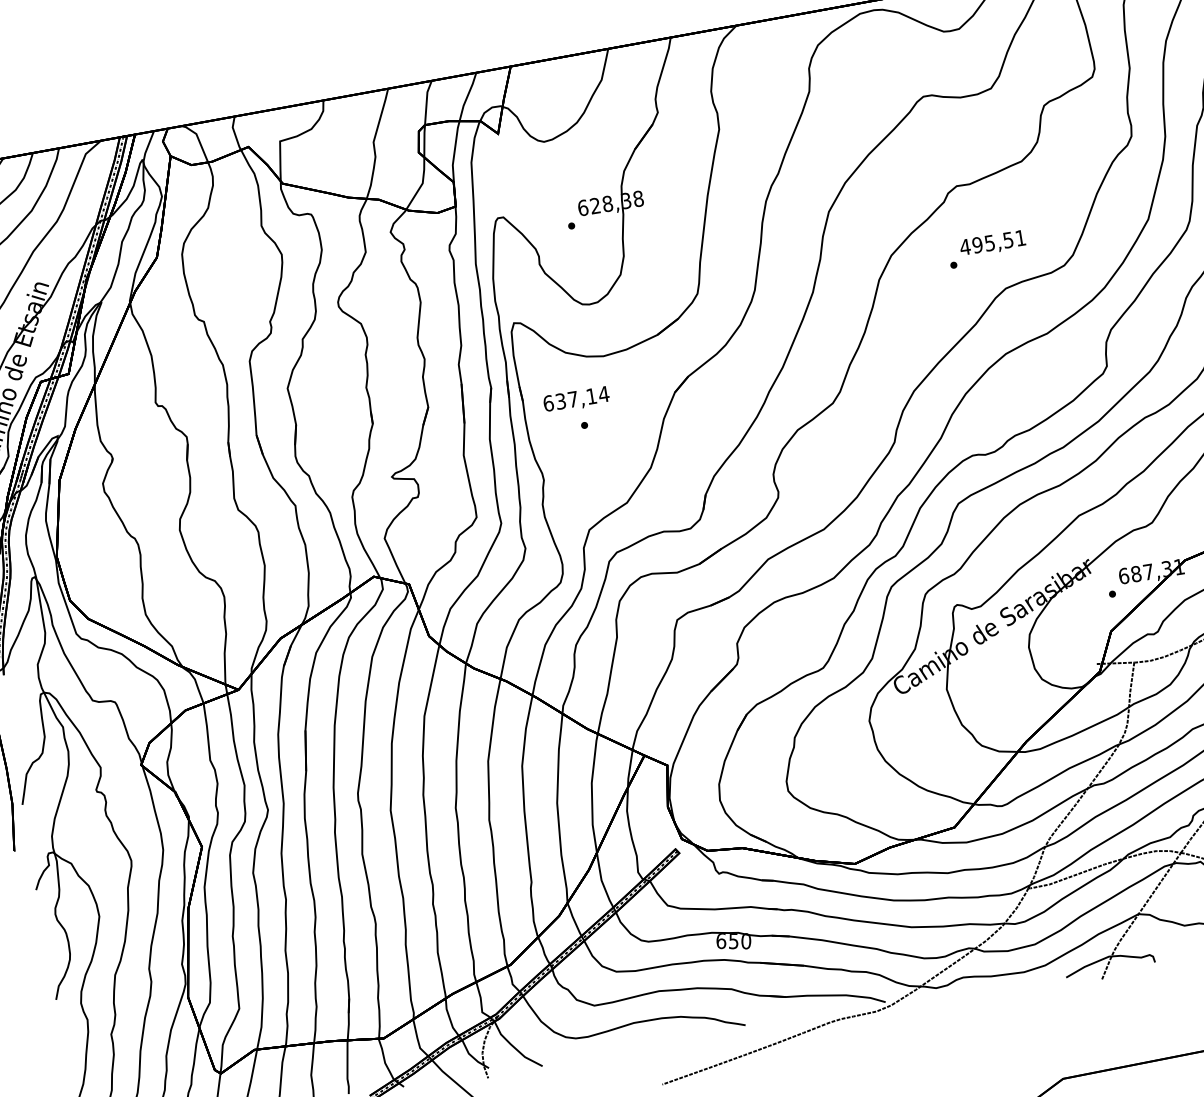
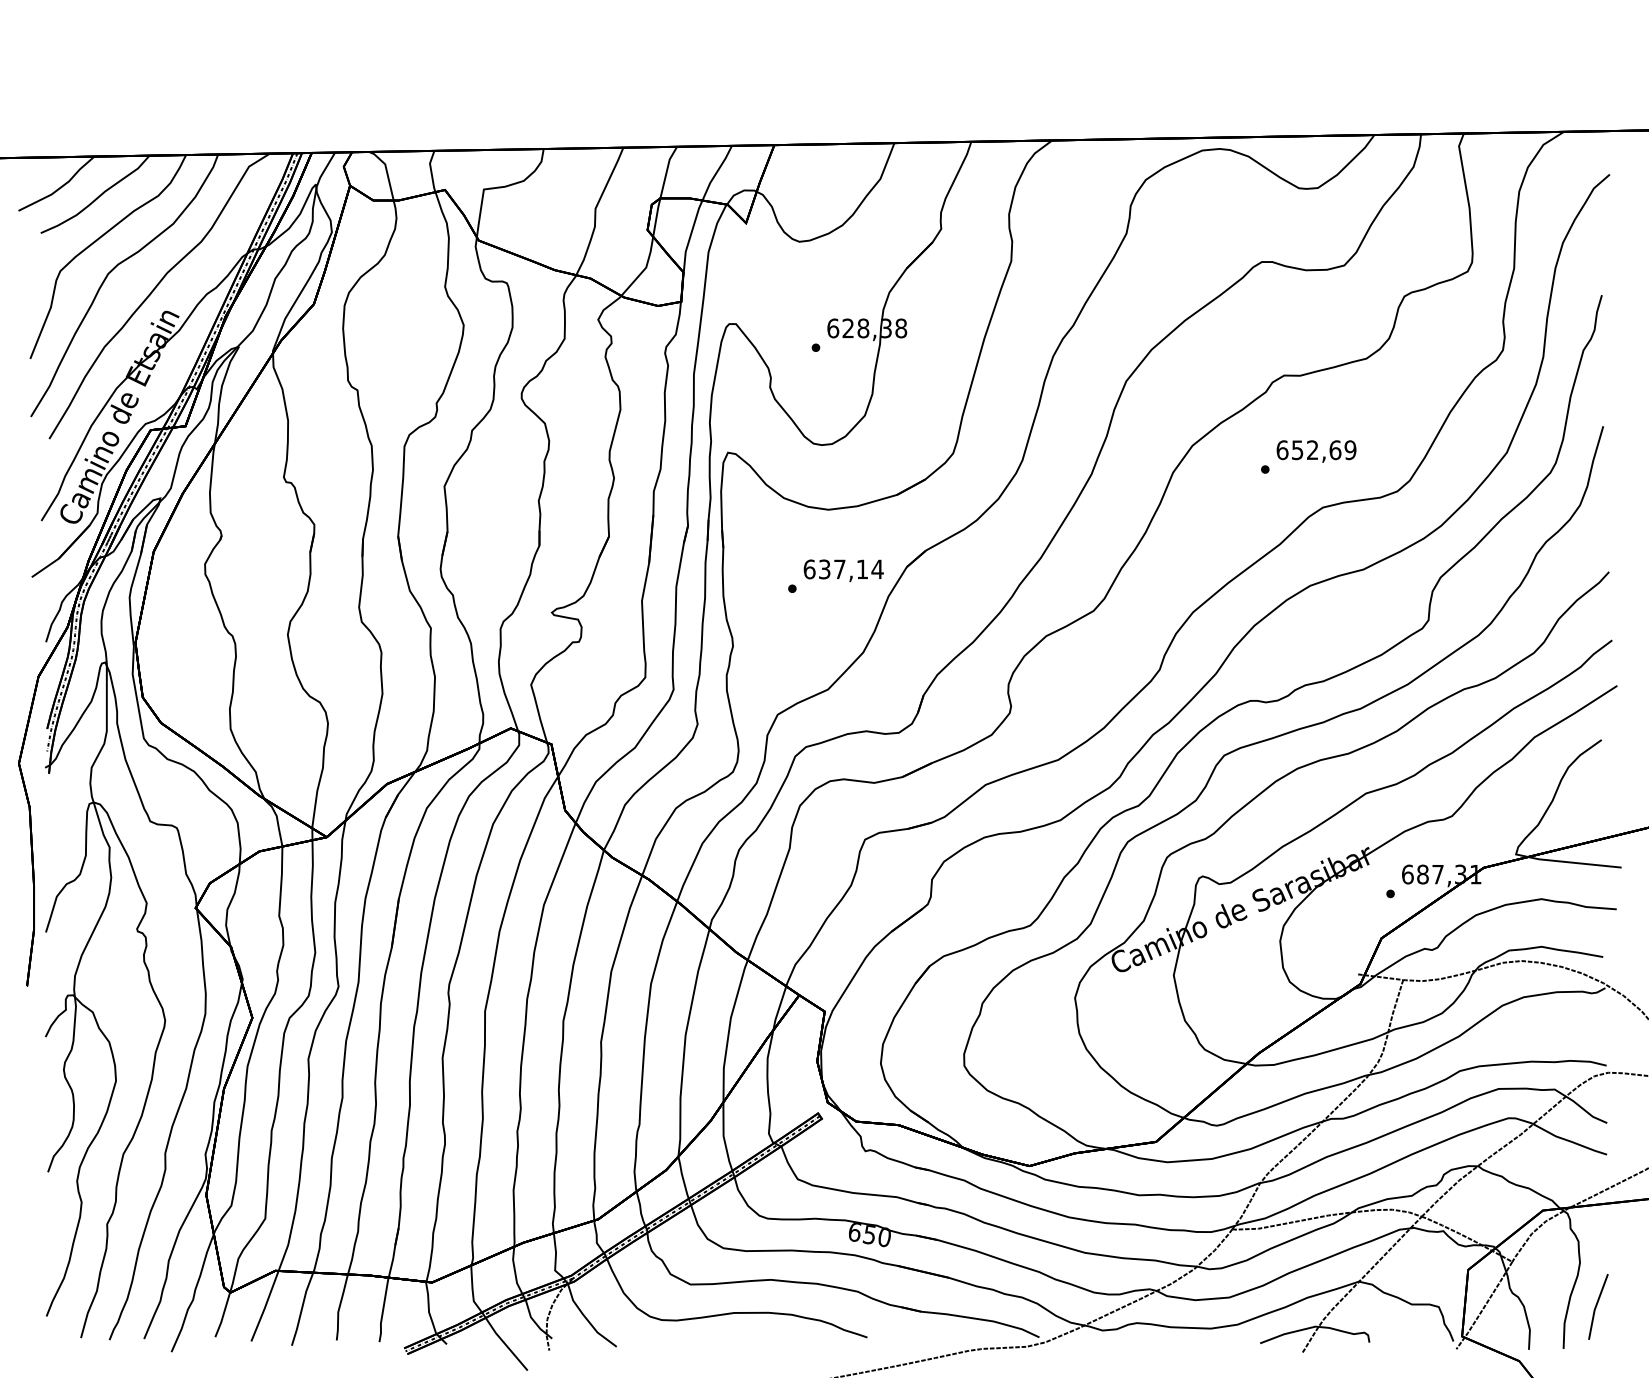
text: (993, 242) -> (1316, 450), 495,51 -> 652,69
text: (576, 399) -> (843, 570), moved

